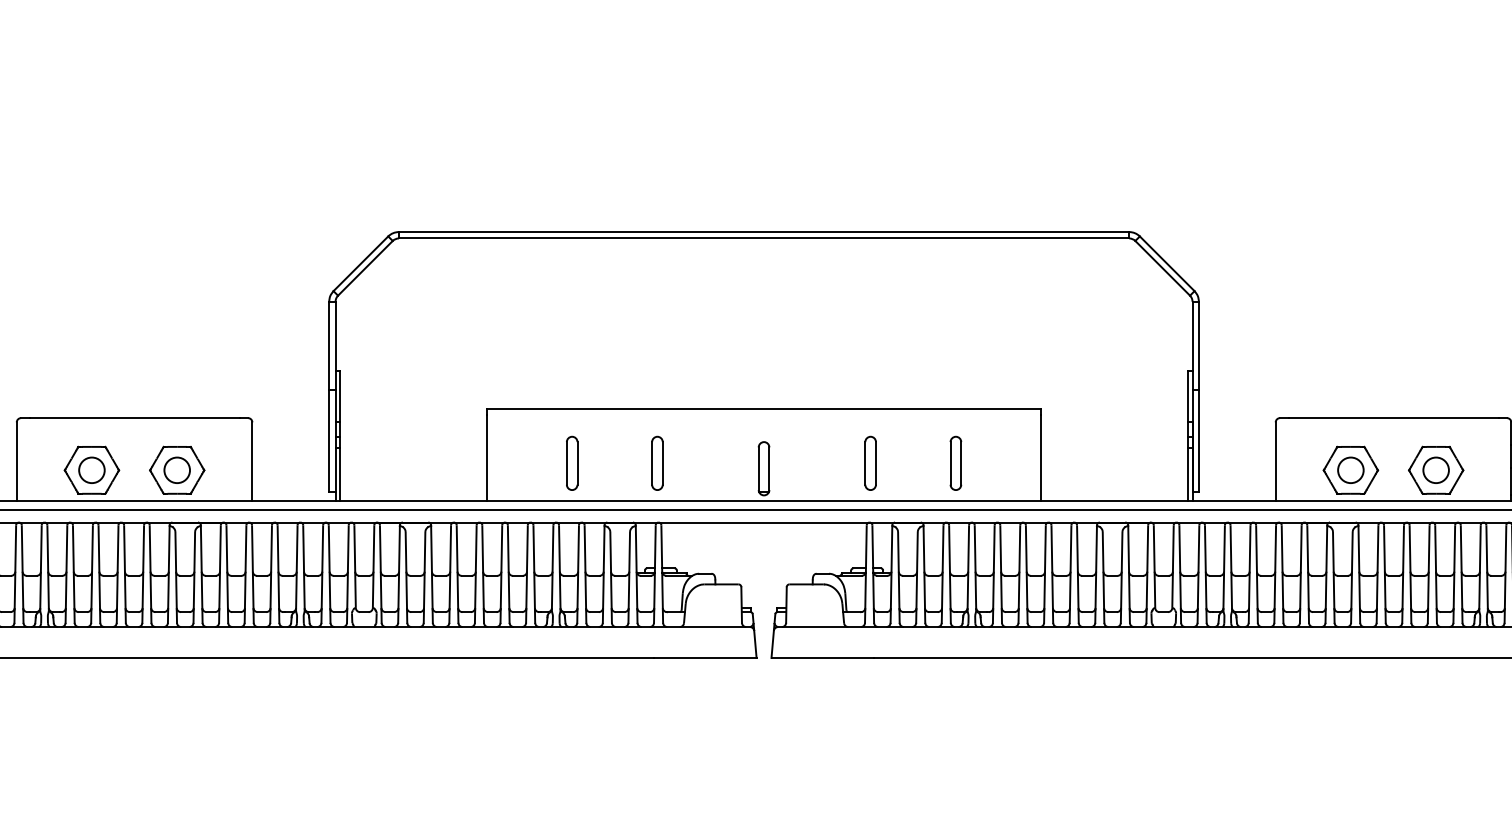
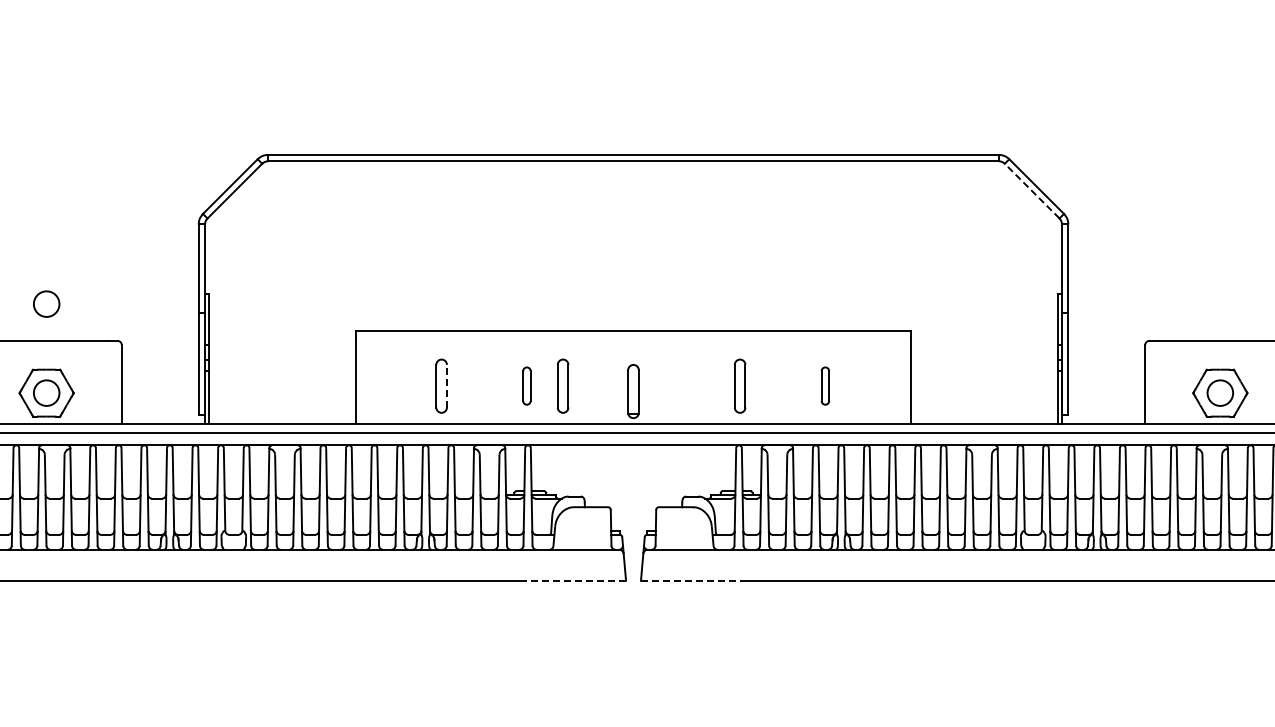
line: (1162, 268) -> (1031, 191), solid -> dashed
circle: (176, 380) -> (45, 303), added
line: (577, 462) -> (446, 385), solid -> dashed
part: (657, 462) -> (526, 385), size x0.7
part: (693, 462) -> (562, 385), added
part: (955, 462) -> (824, 385), size x0.7
line: (704, 657) -> (573, 580), solid -> dashed
line: (823, 657) -> (692, 580), solid -> dashed

